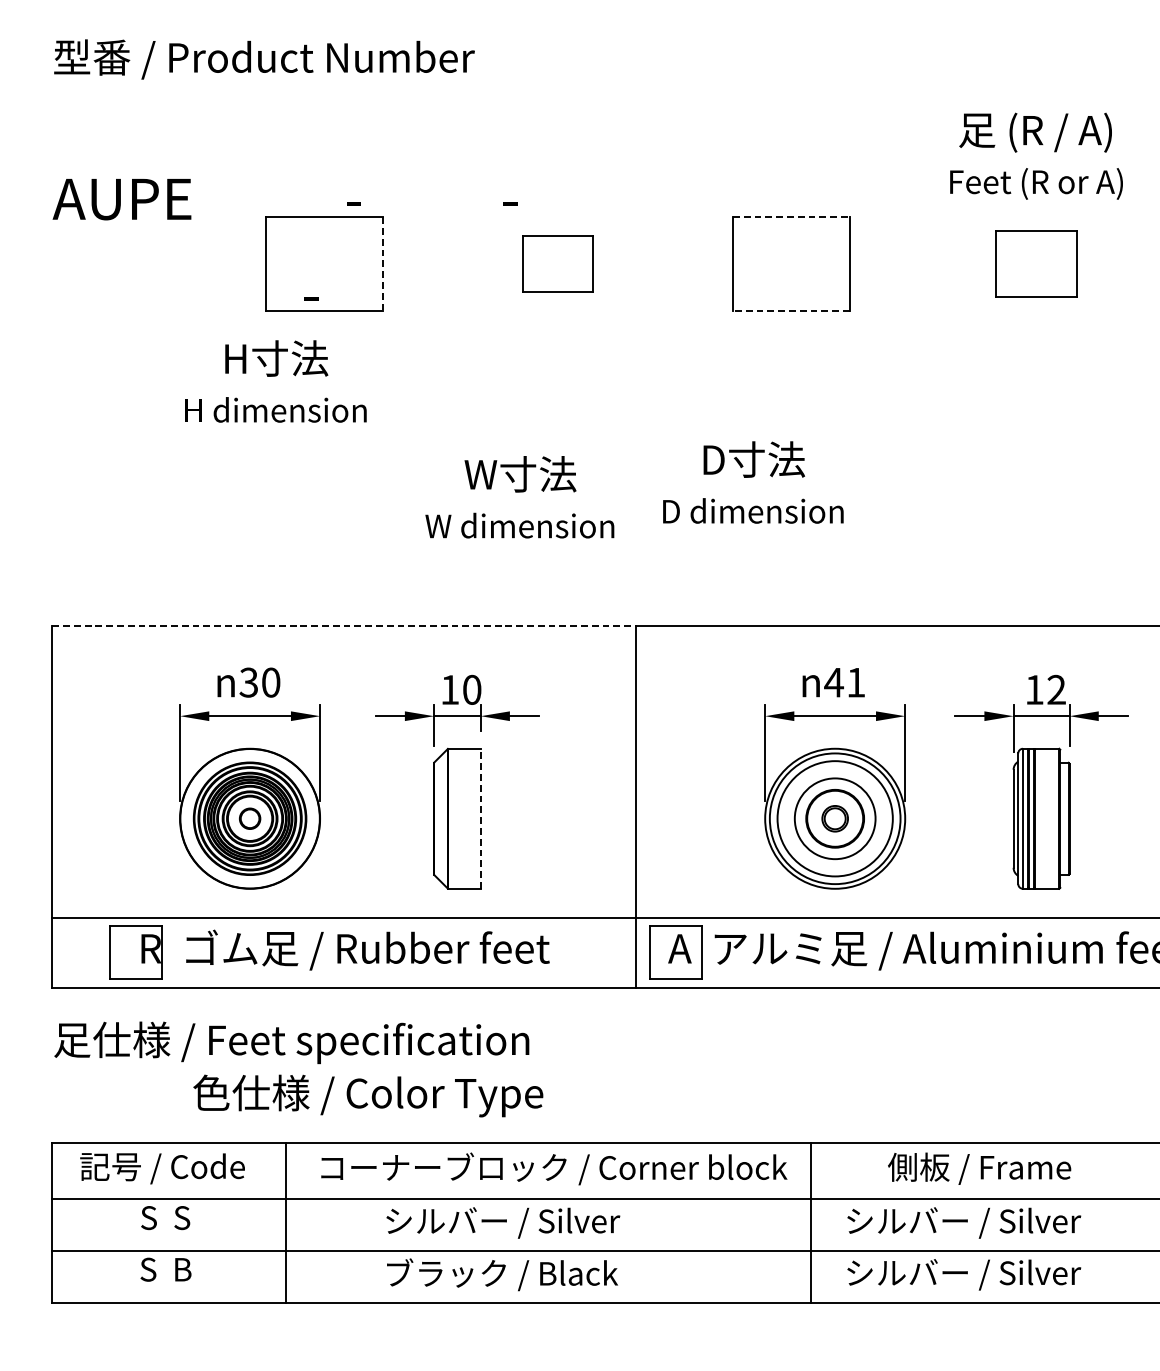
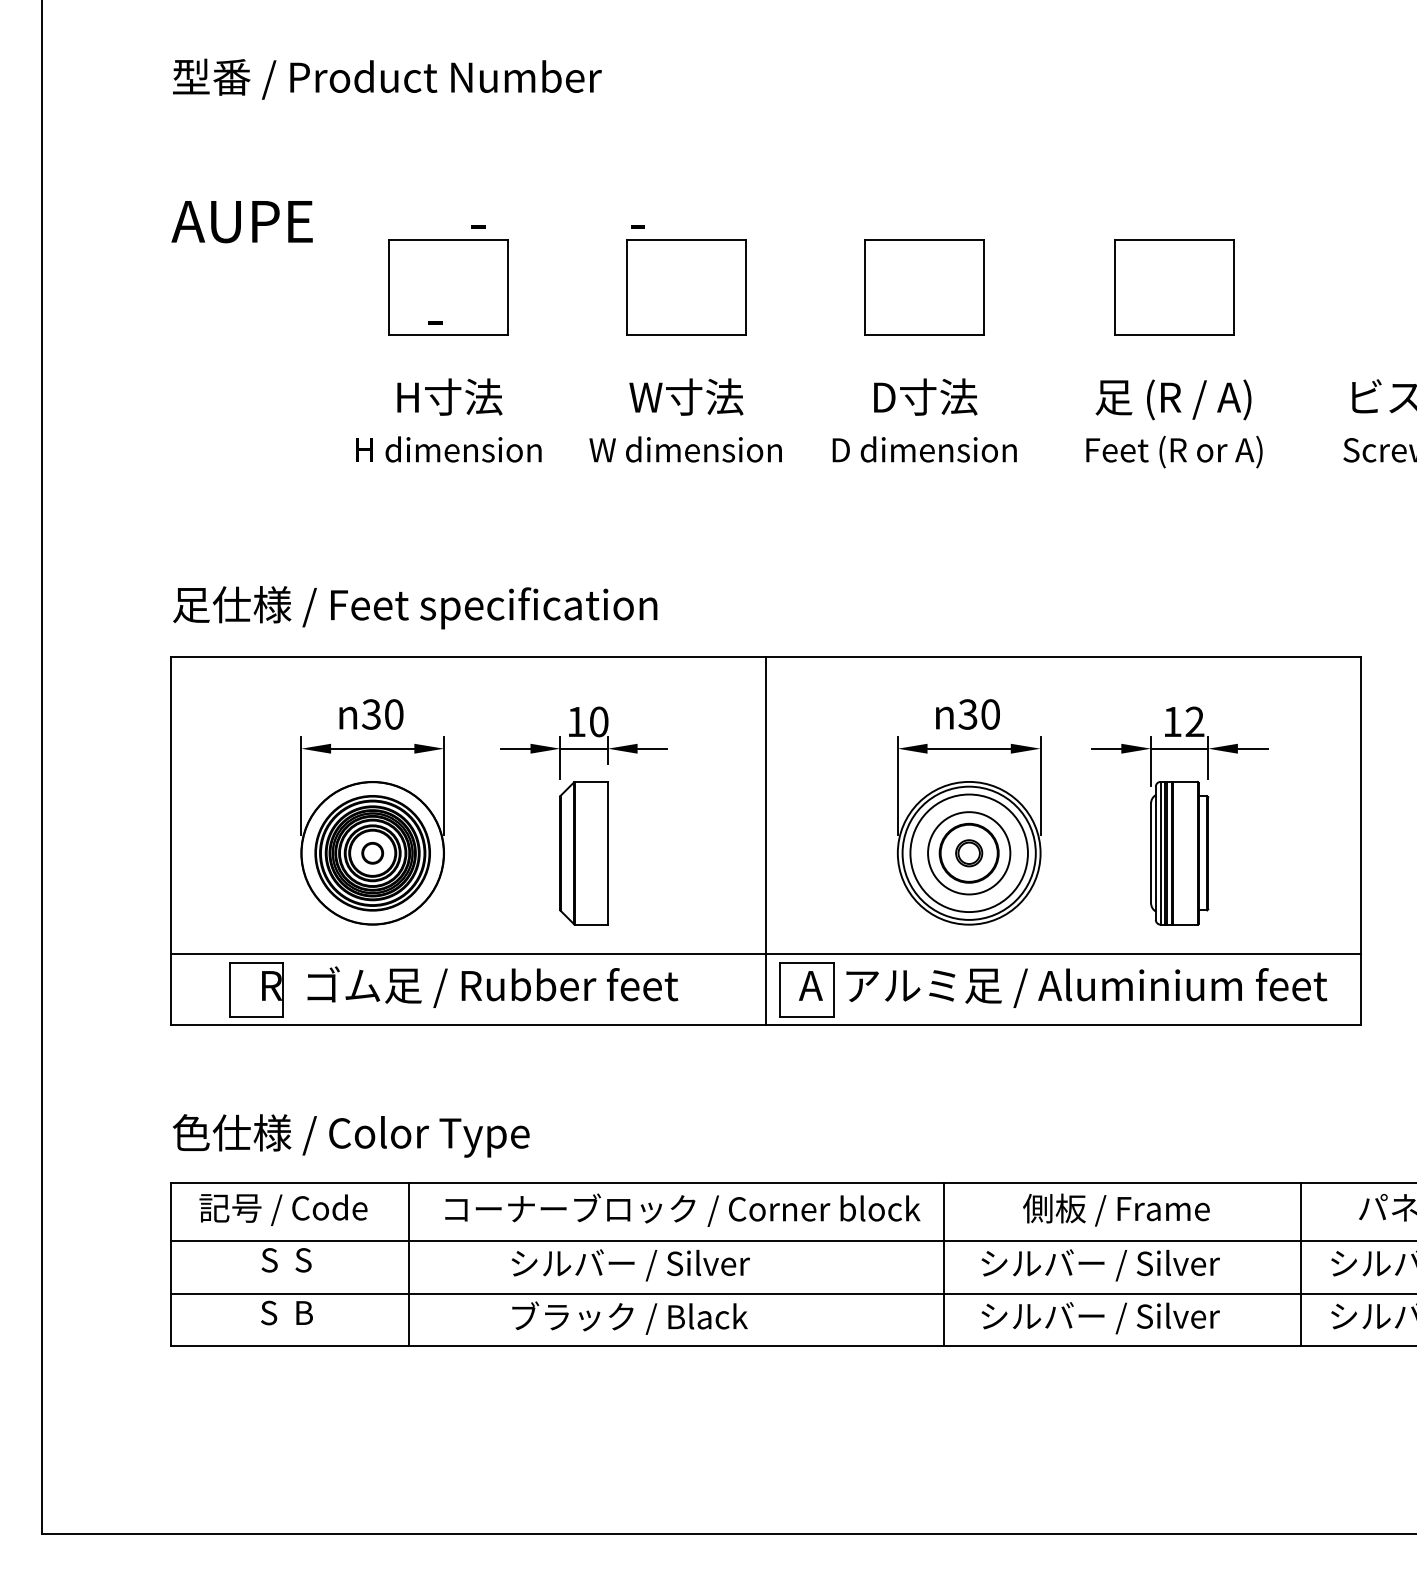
text: (1036, 155) -> (1174, 423), moved
line: (792, 217) -> (925, 240), dashed -> solid
line: (383, 263) -> (508, 287), dashed -> solid
part: (557, 263) -> (686, 287), size x1.67
part: (1036, 263) -> (1174, 287), size x1.43
line: (791, 310) -> (924, 335), dashed -> solid
text: (275, 381) -> (448, 420), moved
text: (753, 482) -> (924, 420), moved
text: (519, 497) -> (685, 420), moved
line: (344, 625) -> (468, 656), dashed -> solid
text: (844, 682) -> (978, 714), 41 -> 30
line: (480, 817) -> (607, 852), dashed -> solid
text: (292, 1042) -> (415, 607), moved
text: (367, 1095) -> (350, 1135), moved

